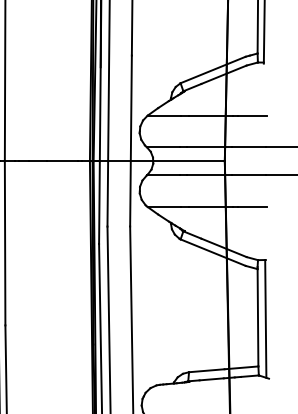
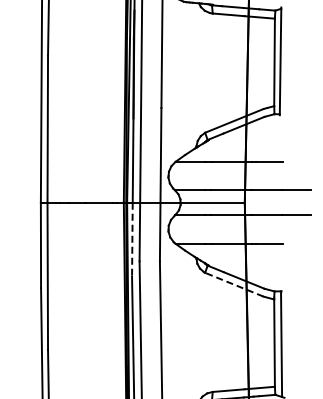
line: (99, 203) -> (132, 240), solid -> dashed
line: (213, 252) -> (234, 284), solid -> dashed

